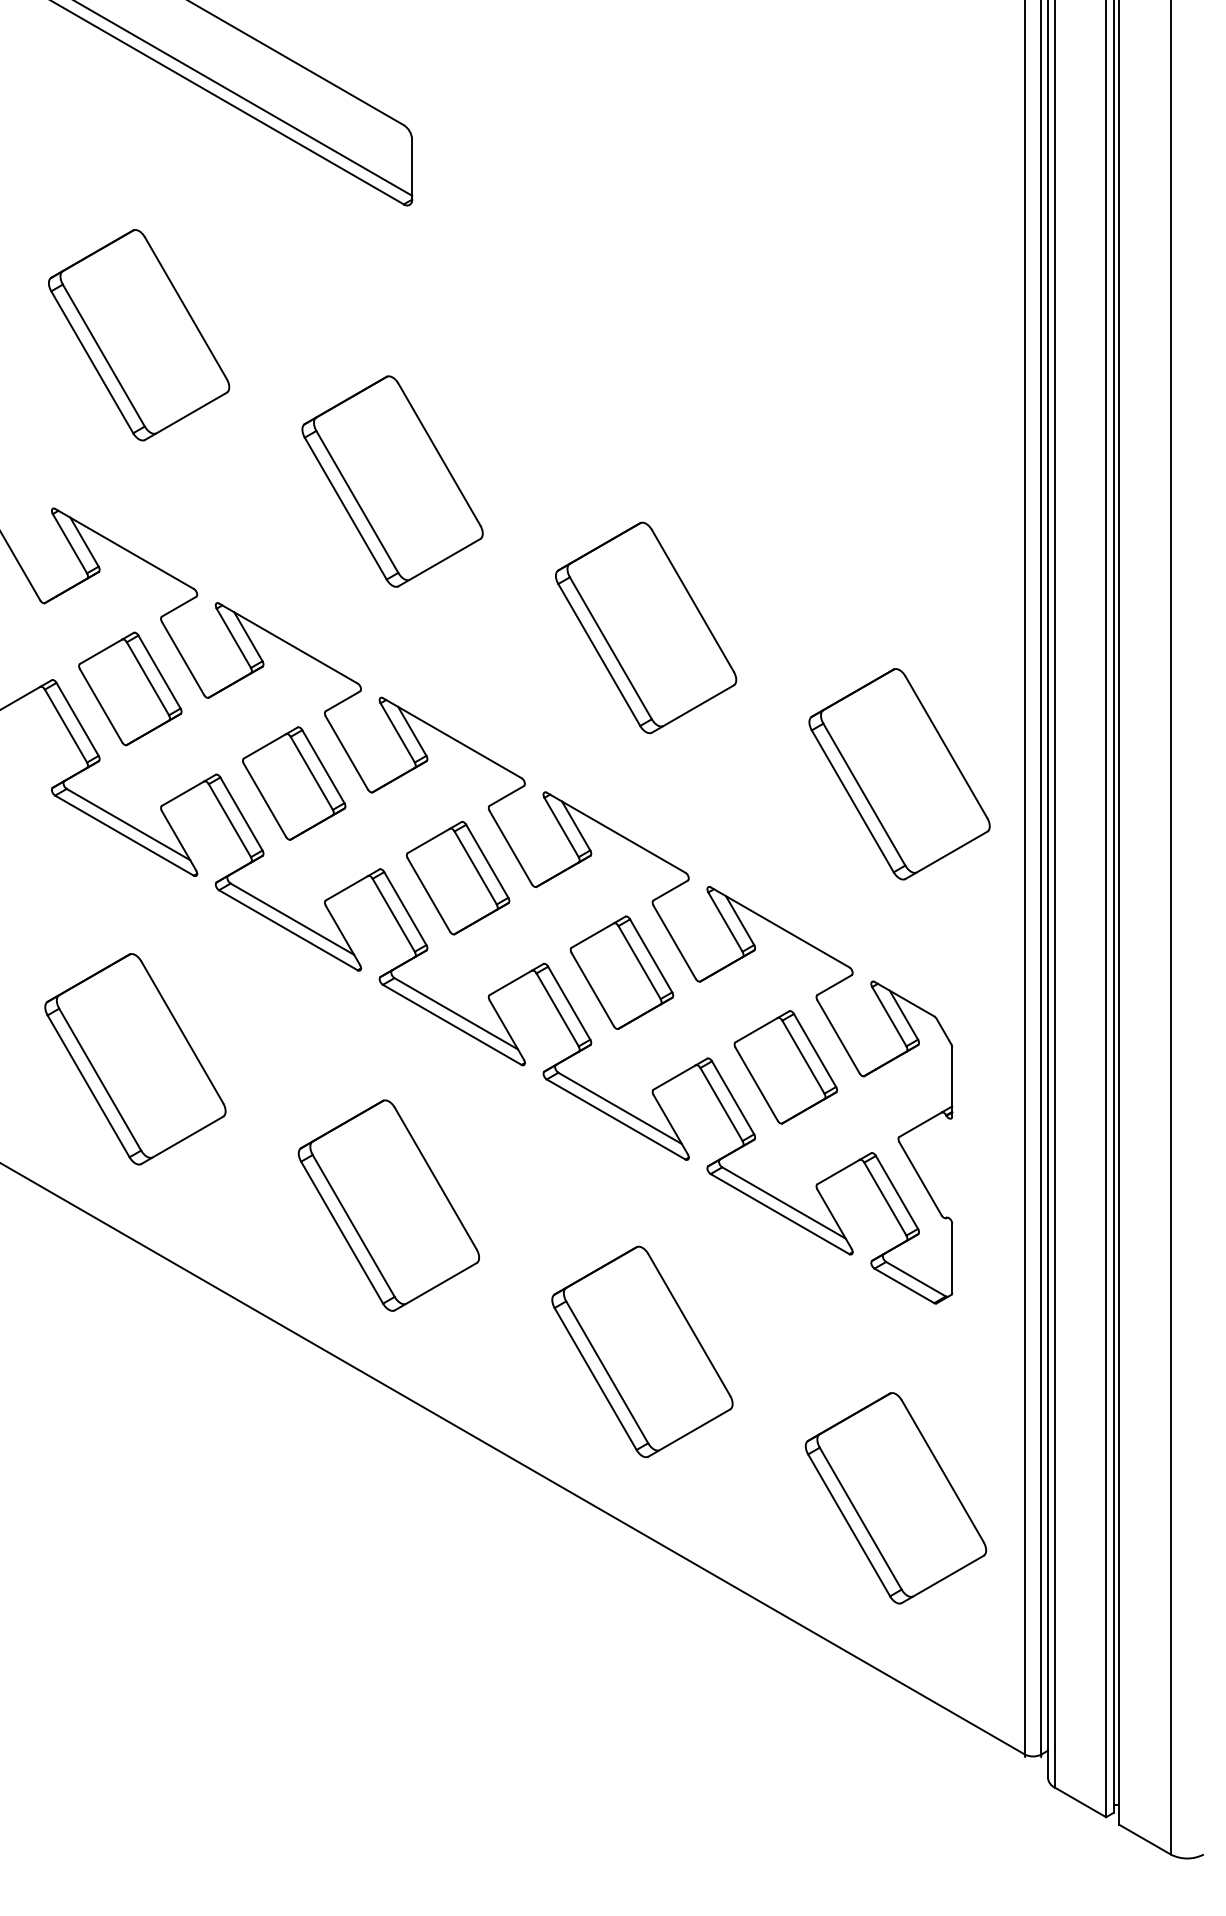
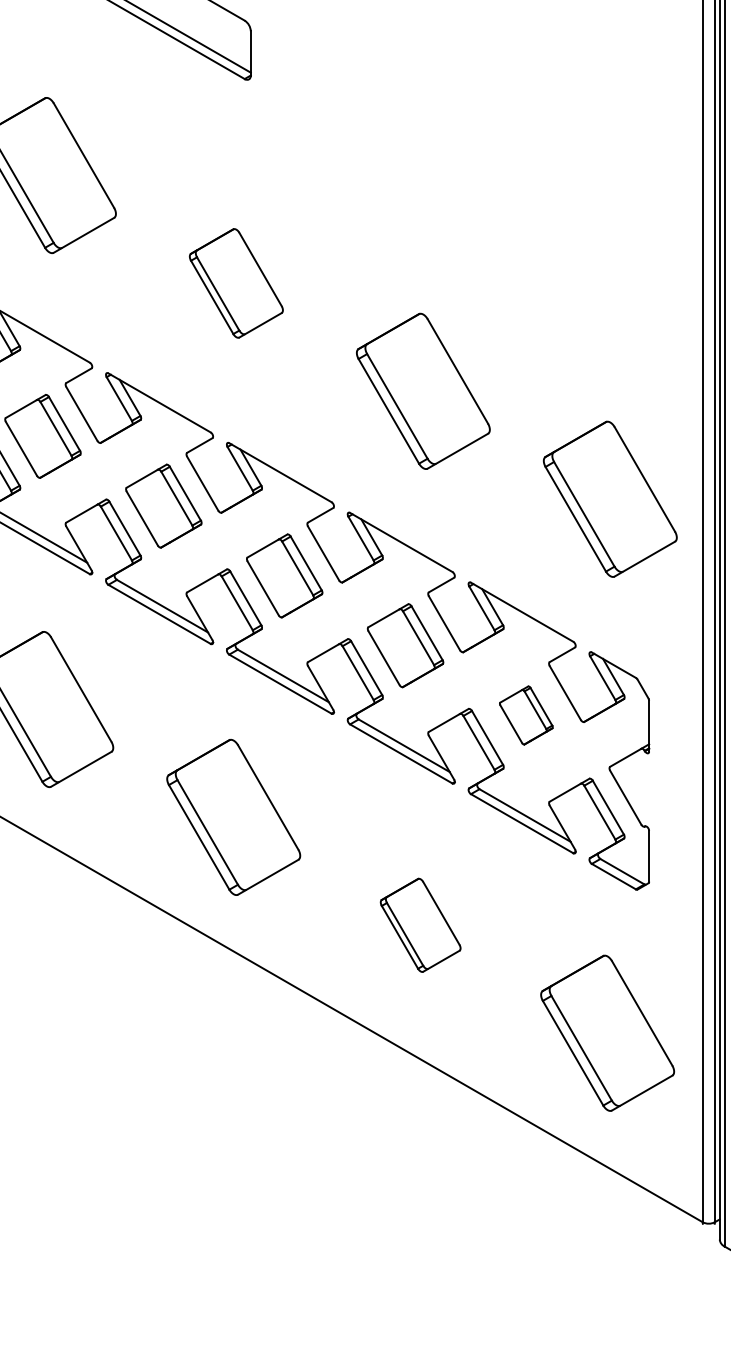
part: (392, 481) -> (236, 283), size x0.7
part: (785, 1067) -> (526, 715), size x0.7
part: (642, 1351) -> (420, 925), size x0.6

